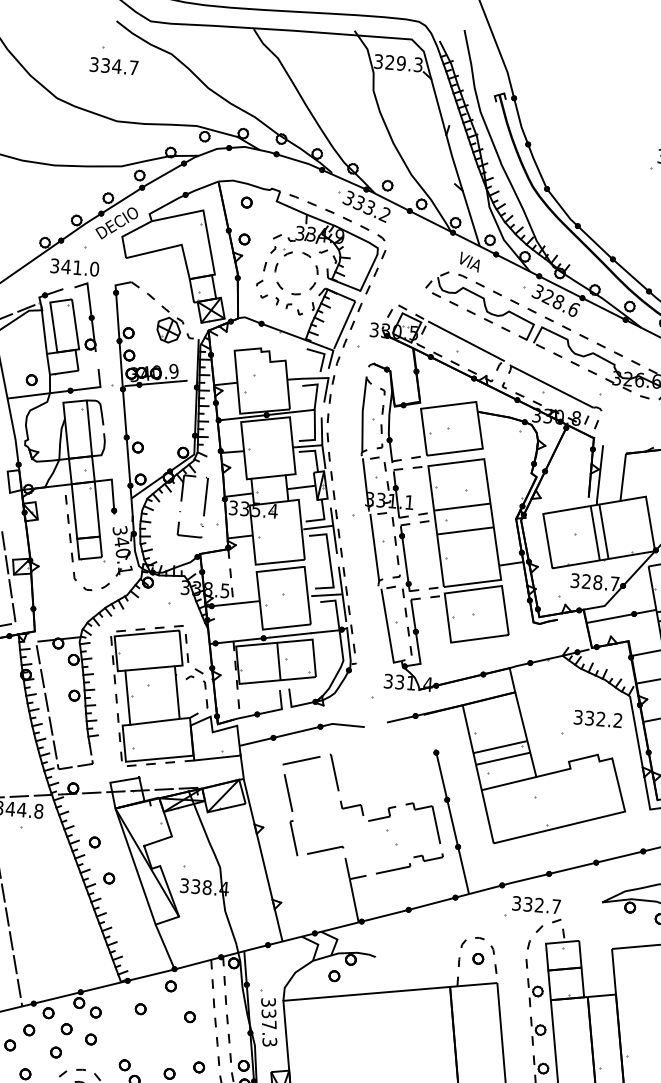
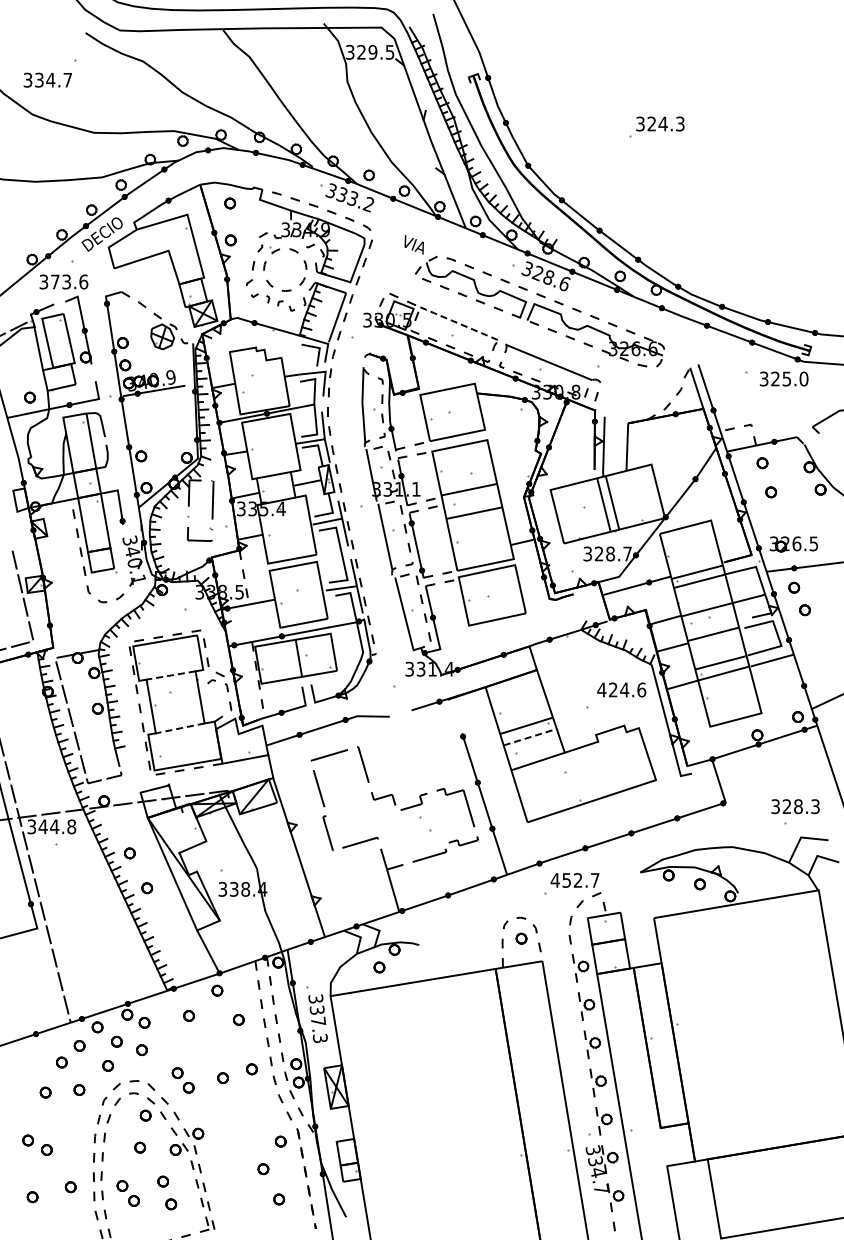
text: (418, 64) -> (390, 51), 329.3 -> 329.5
text: (113, 65) -> (47, 79), moved
text: (469, 261) -> (413, 244), moved
text: (80, 267) -> (69, 281), 341.0 -> 373.6
line: (466, 341) -> (460, 324), solid -> dashed
line: (150, 668) -> (171, 675), solid -> dashed
text: (597, 718) -> (621, 689), 332.2 -> 424.6
line: (154, 721) -> (179, 728), solid -> dashed
line: (503, 759) -> (530, 737), solid -> dashed
text: (521, 903) -> (560, 880), 332.7 -> 452.7

